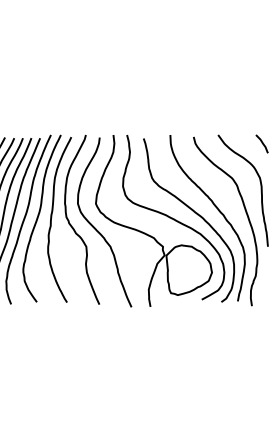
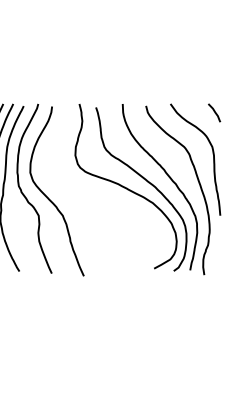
part: (147, 233) -> (99, 202), removed

